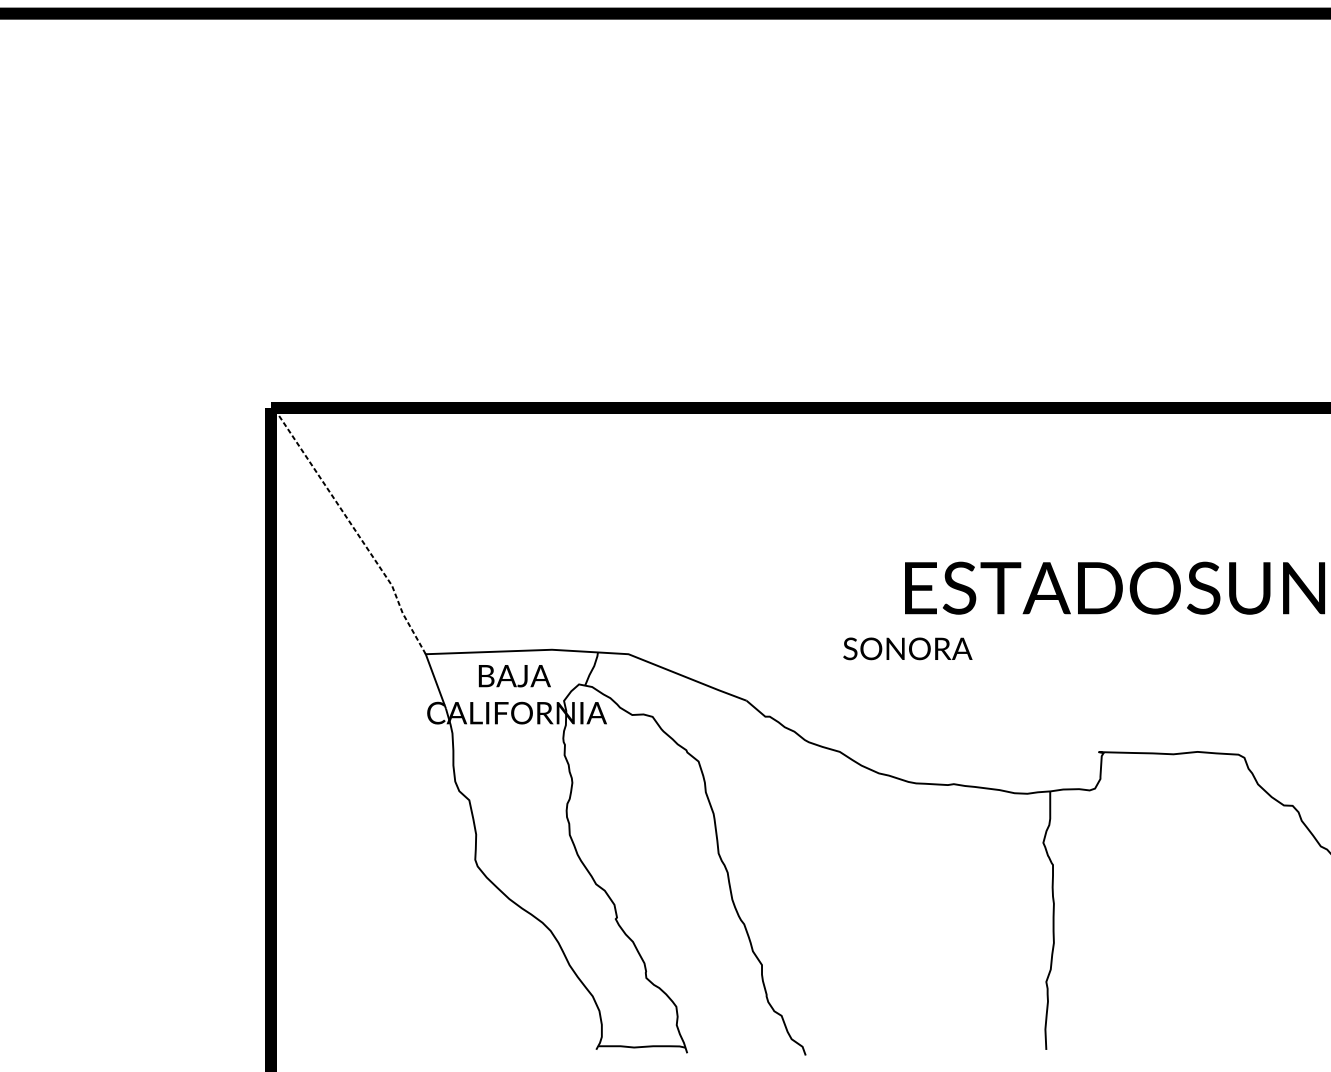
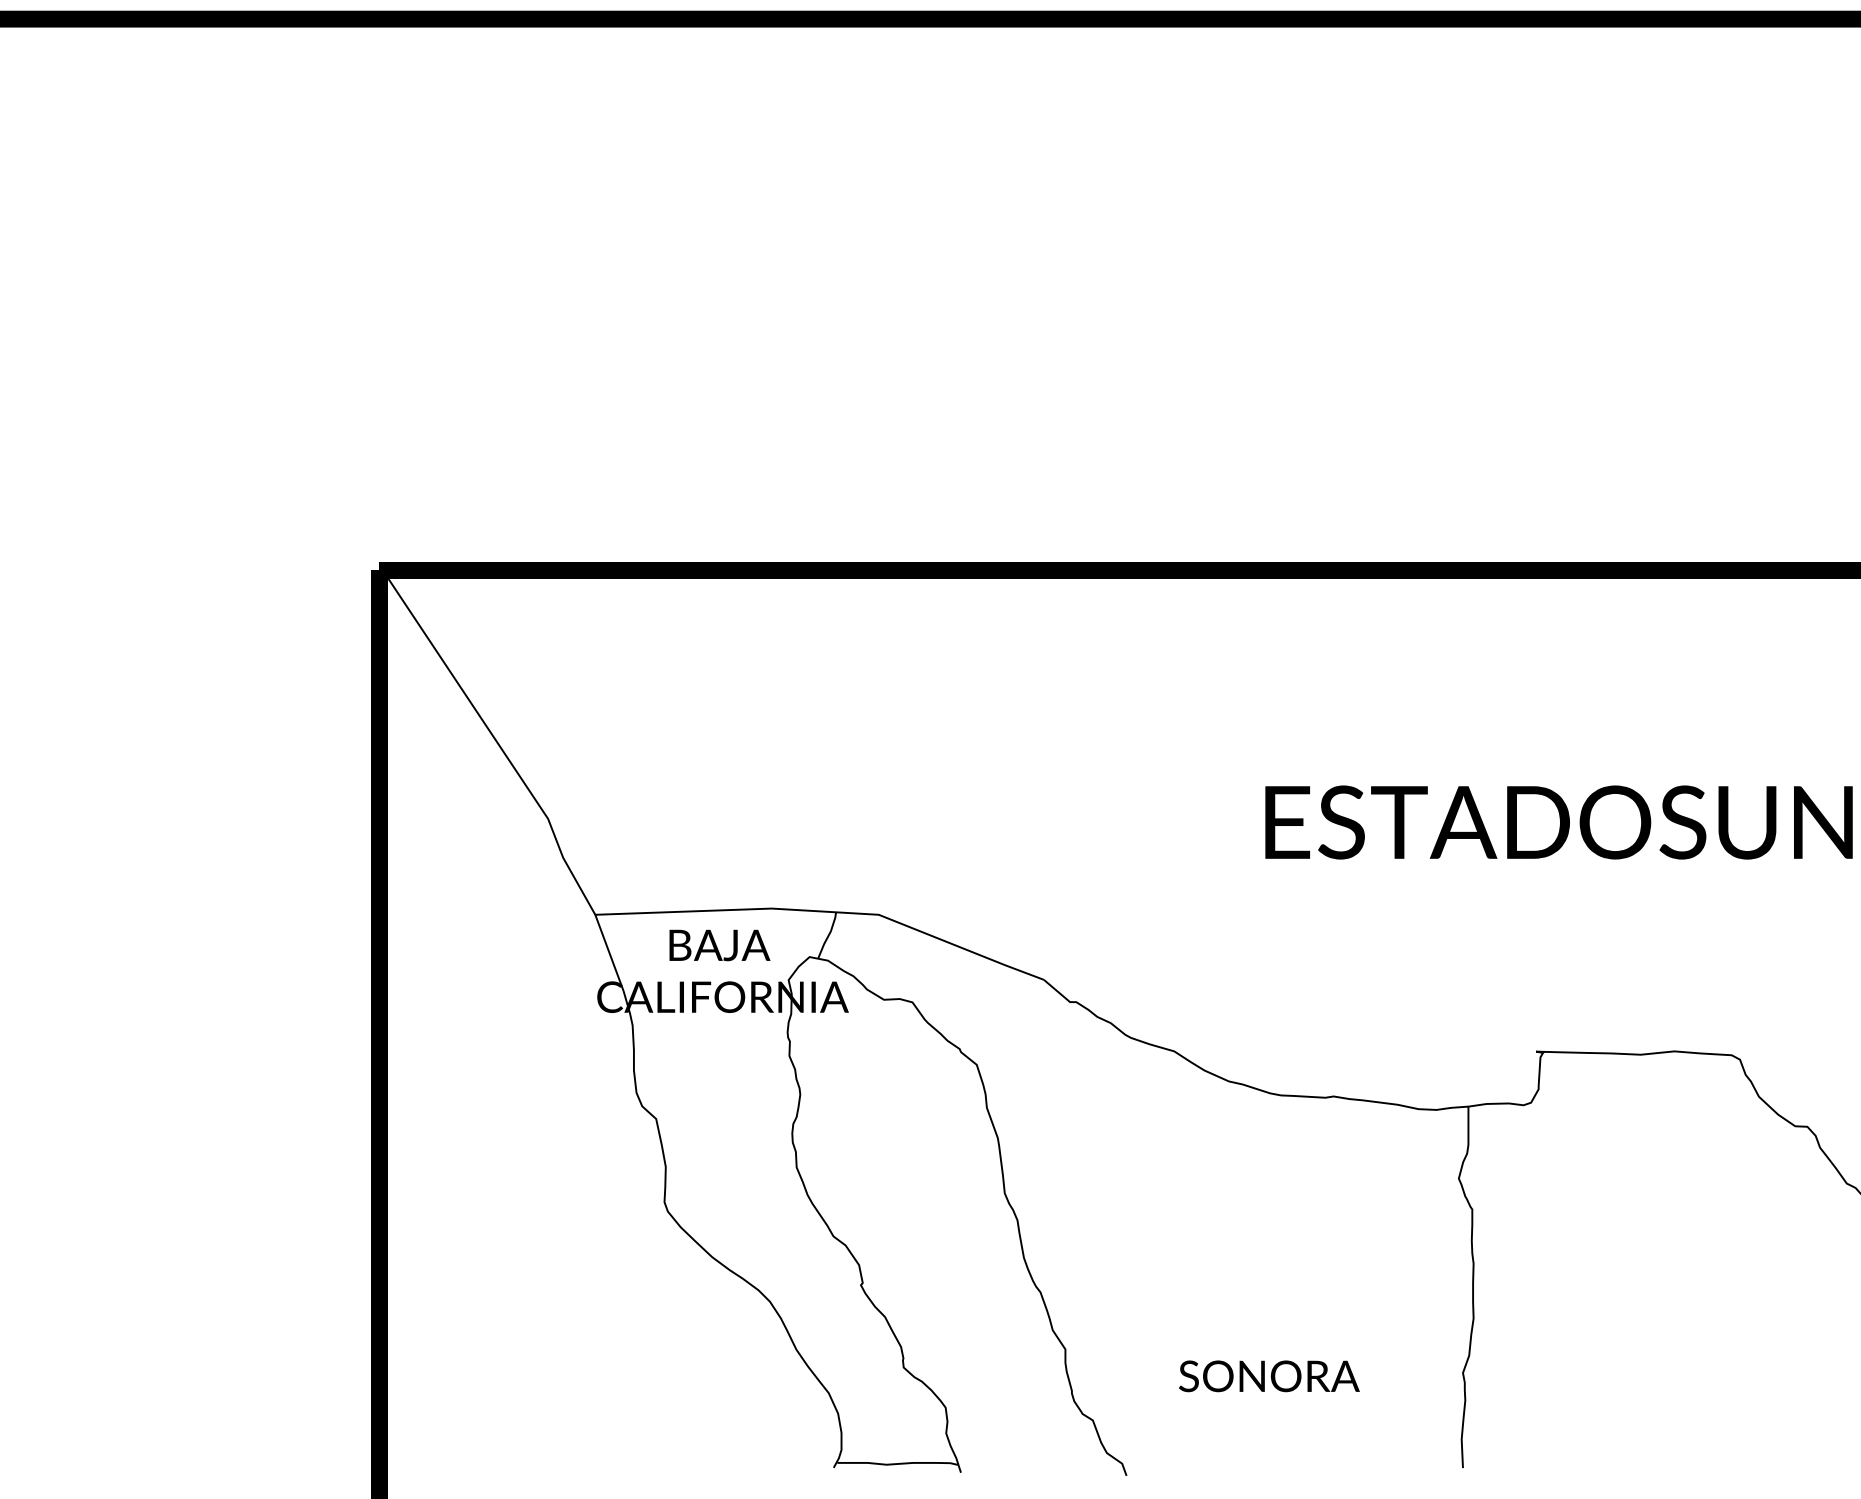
line: (354, 528) -> (495, 739), dashed -> solid
text: (907, 649) -> (1269, 1376), moved

